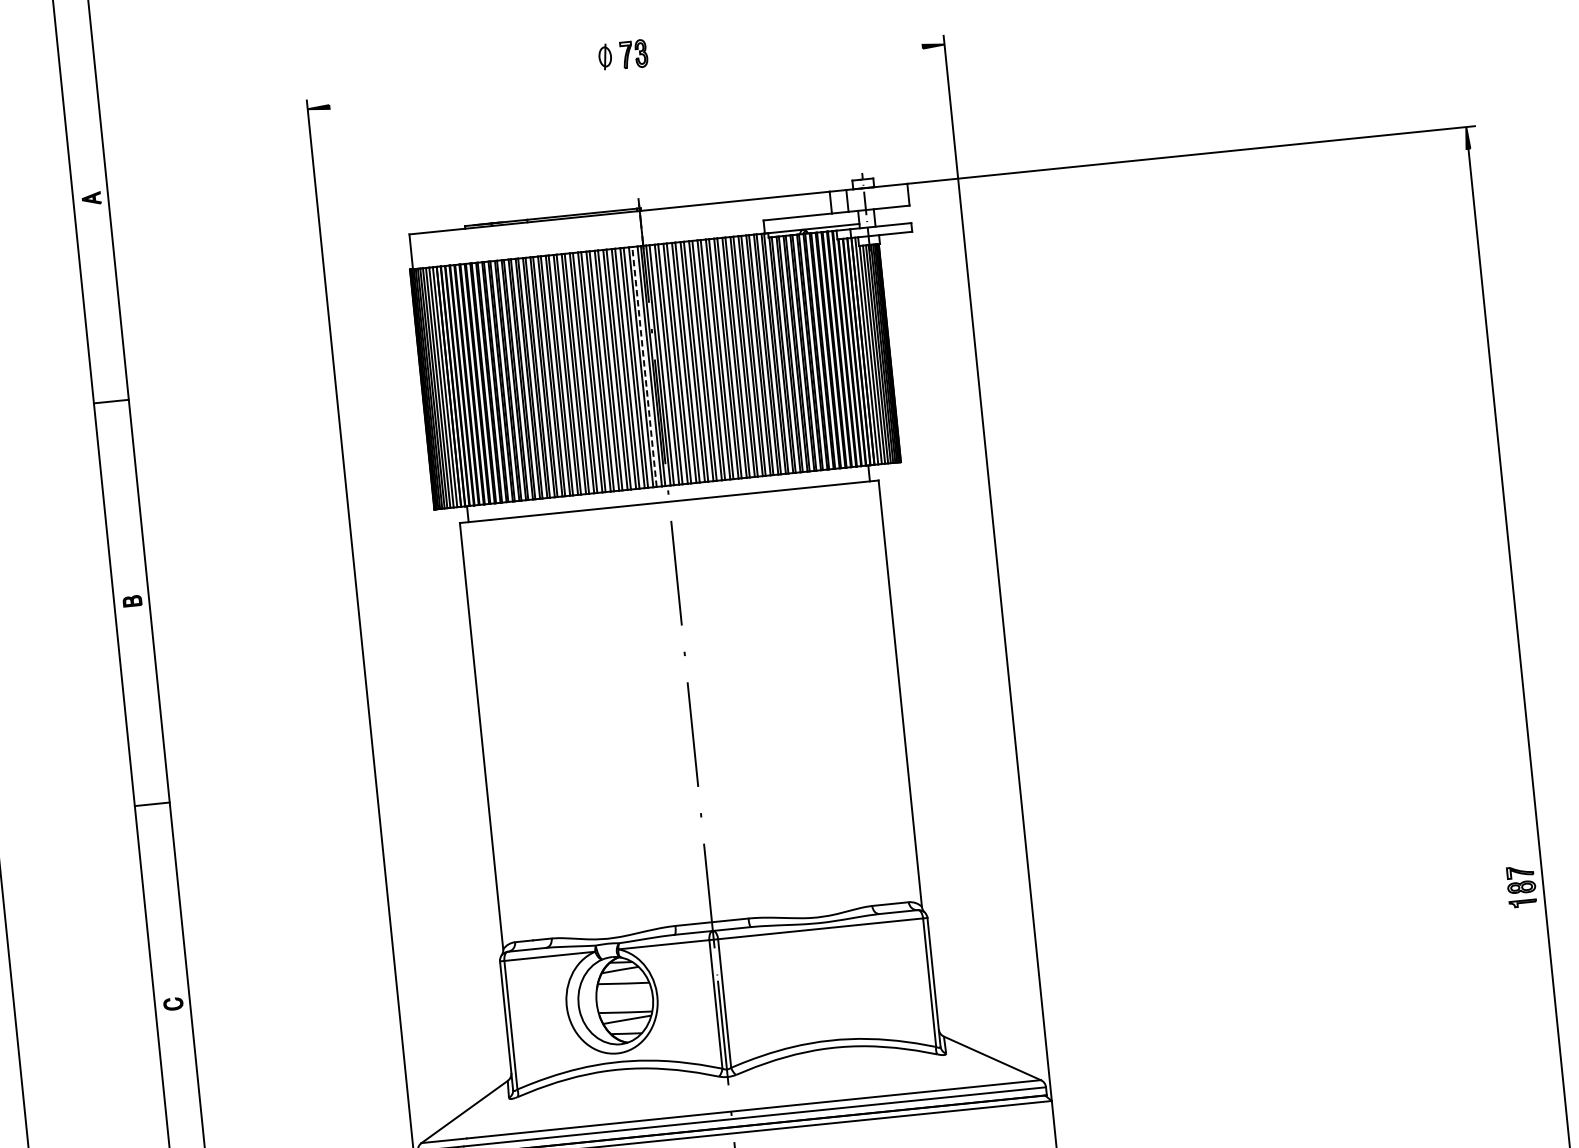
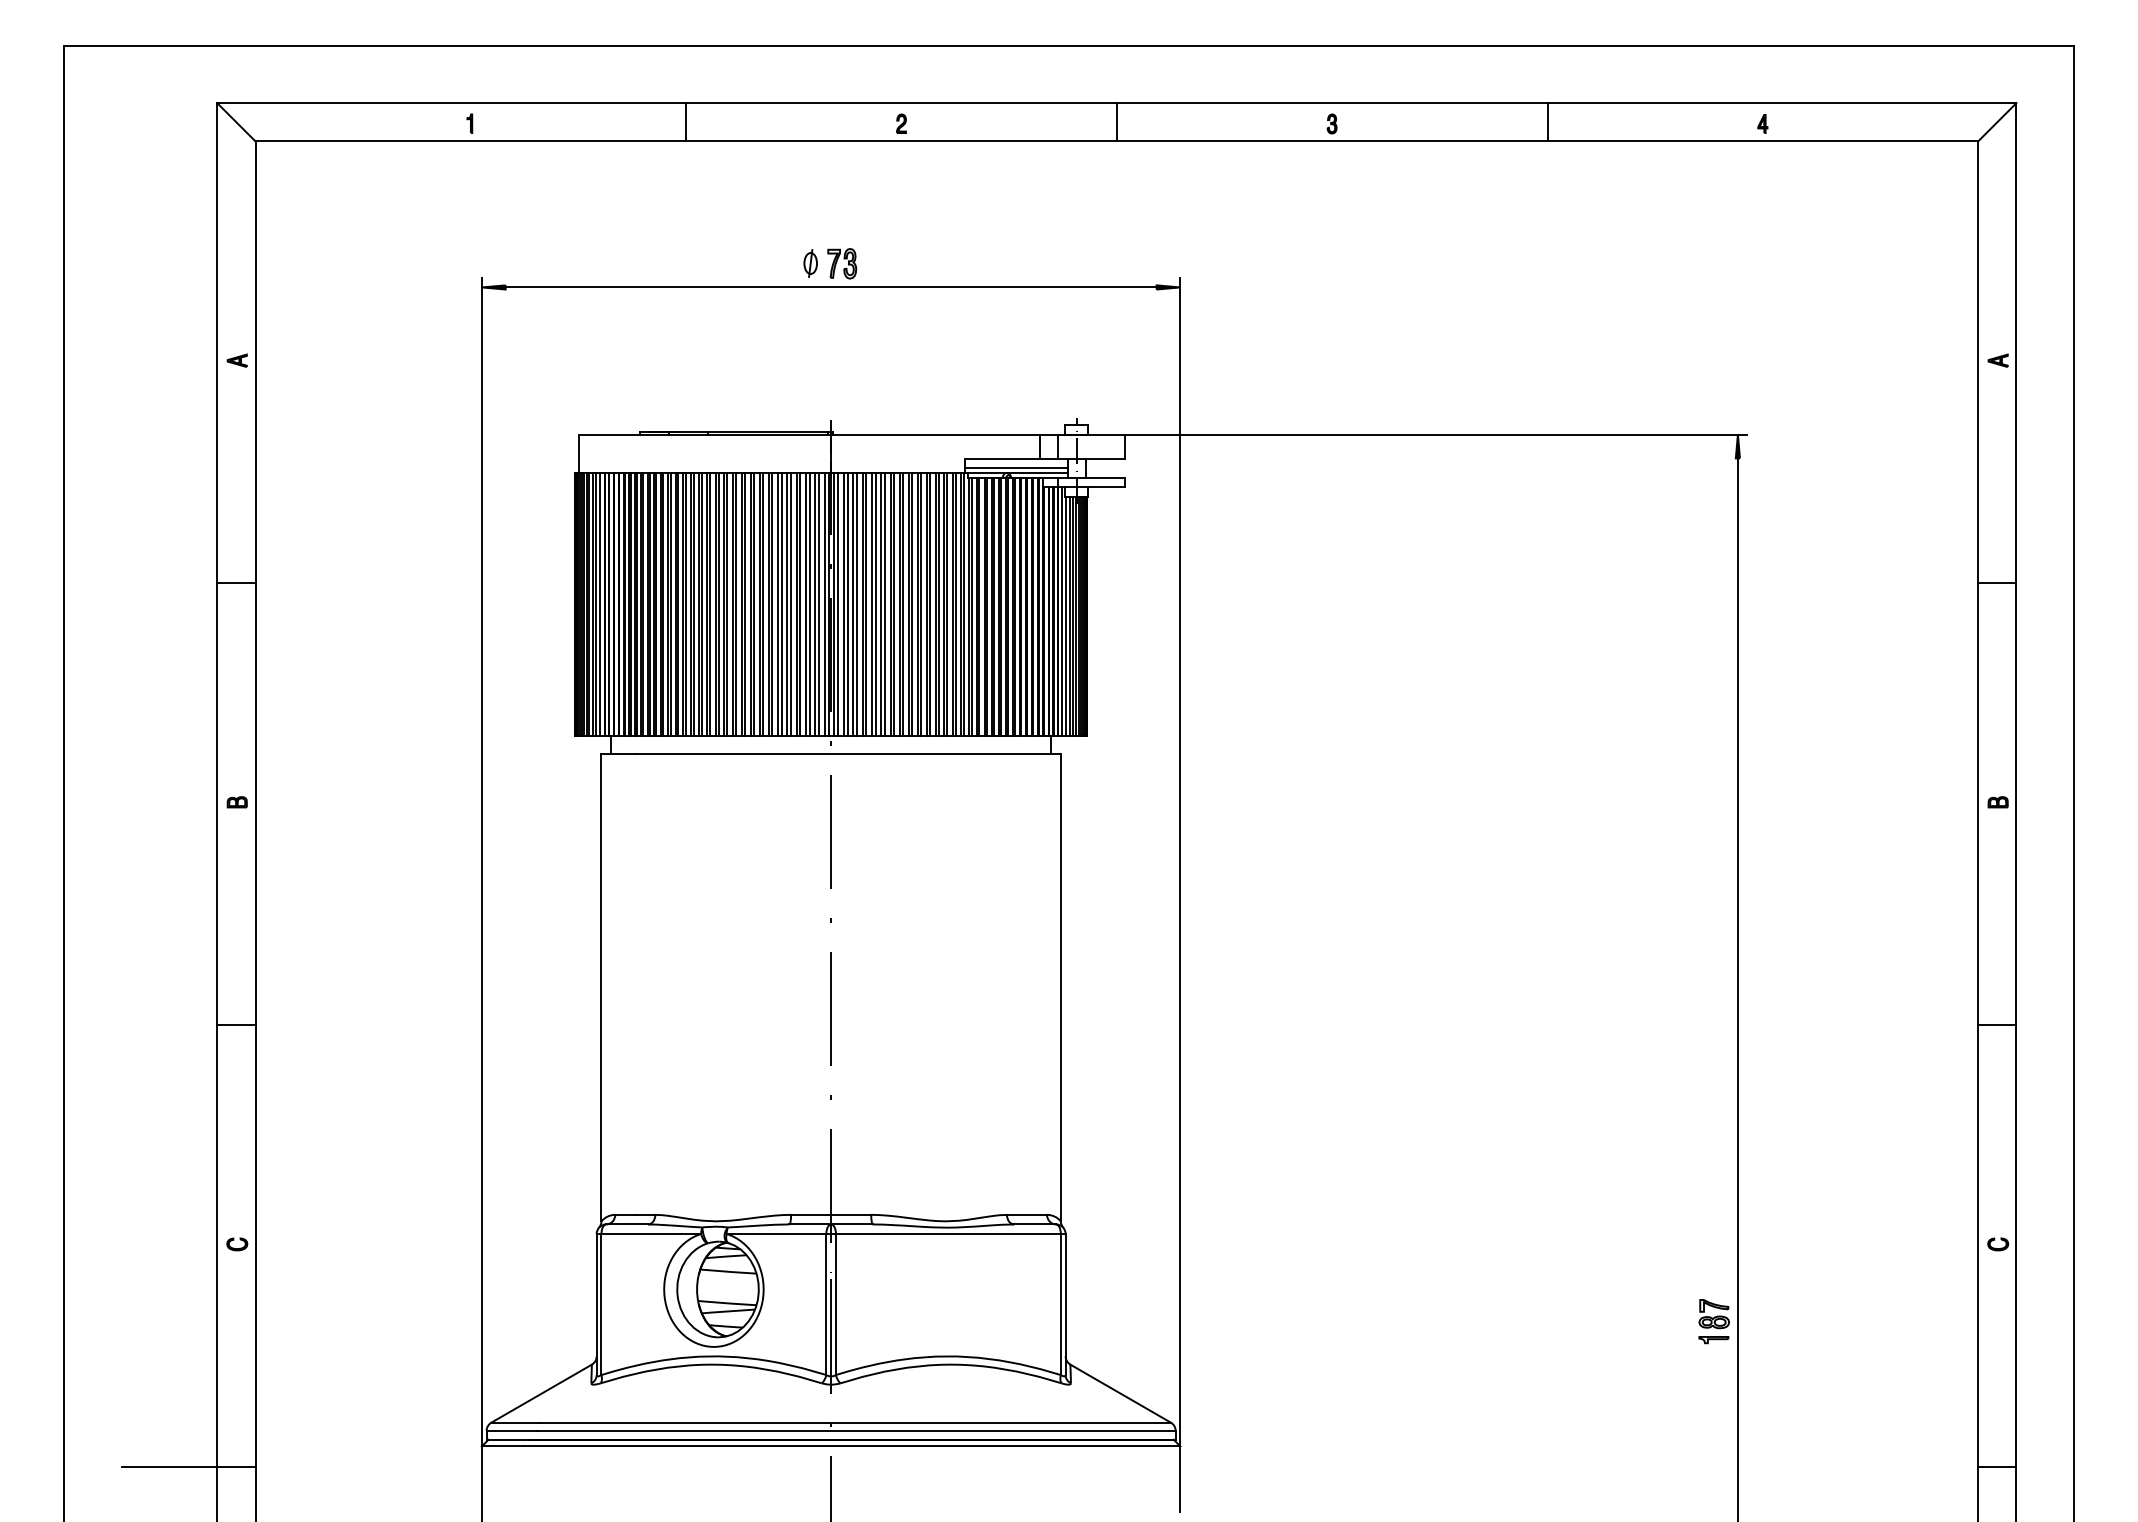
line: (625, 76) -> (830, 287), added
line: (811, 224) -> (1016, 468), added
line: (644, 366) -> (819, 604), dashed -> solid
part: (1520, 886) -> (1713, 1321), moved

